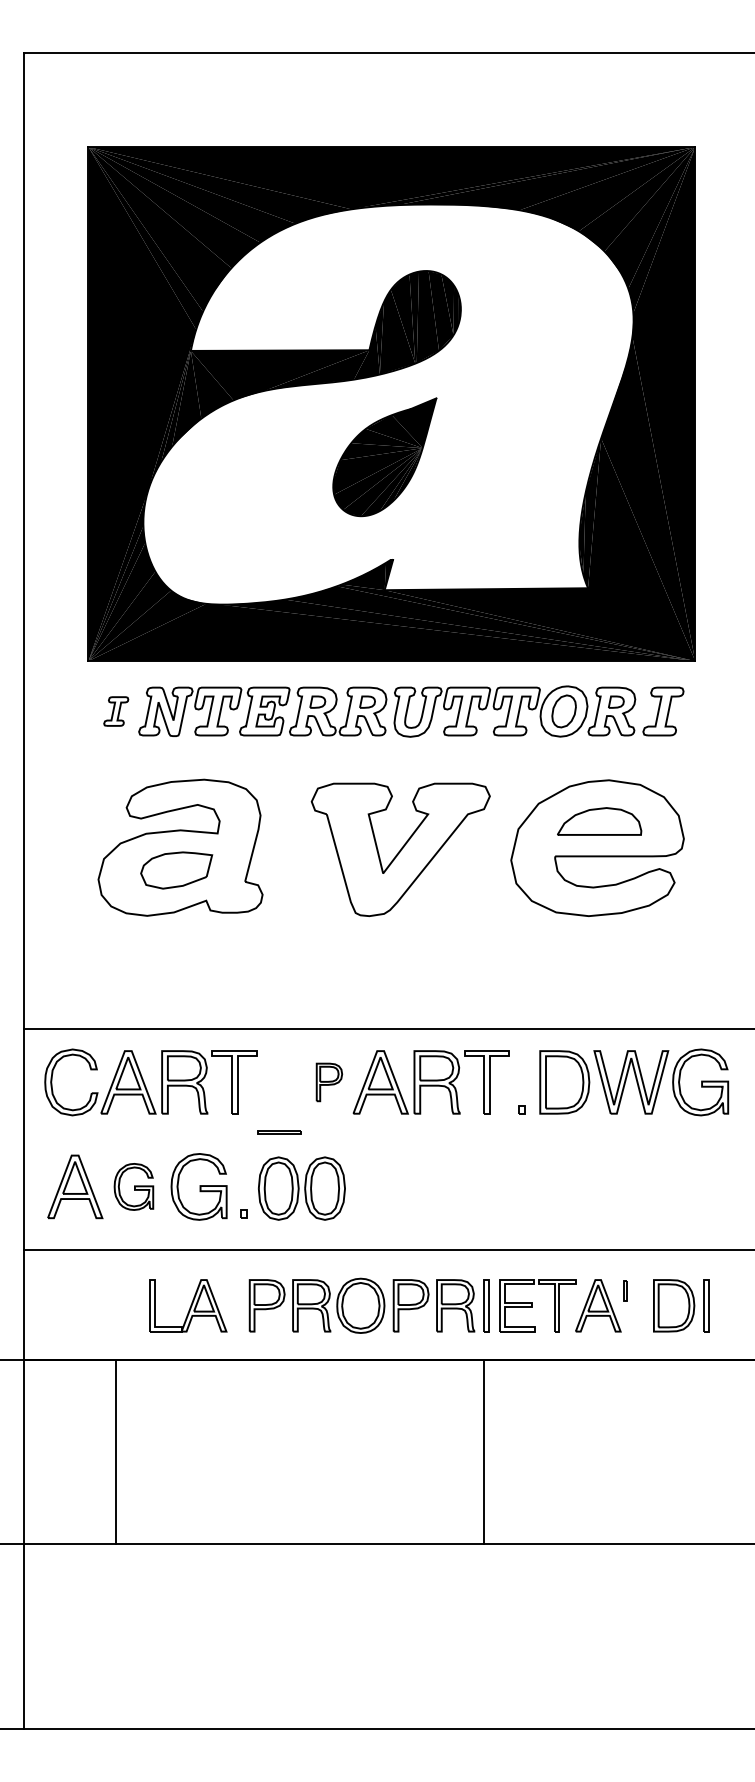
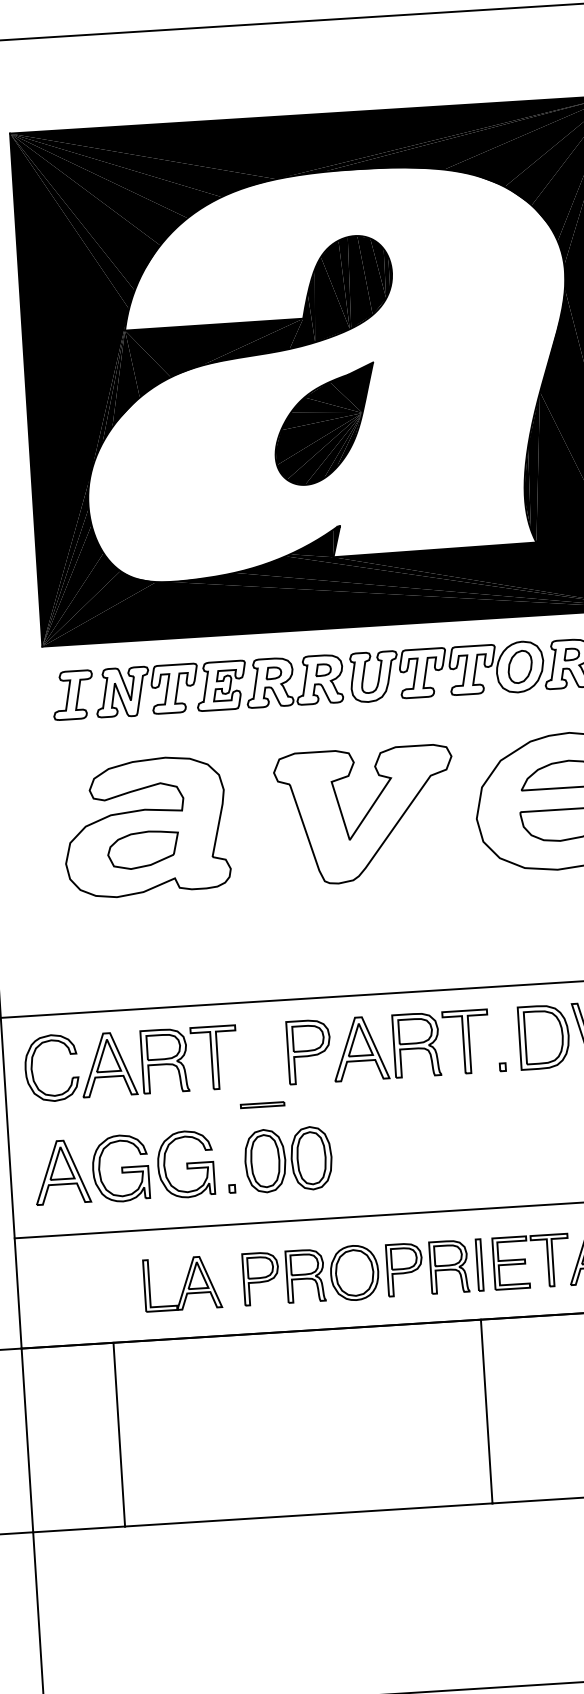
part: (116, 711) -> (73, 695), size x1.67
part: (329, 1082) -> (309, 1052), size x1.67
part: (133, 1186) -> (120, 1168), size x1.43

